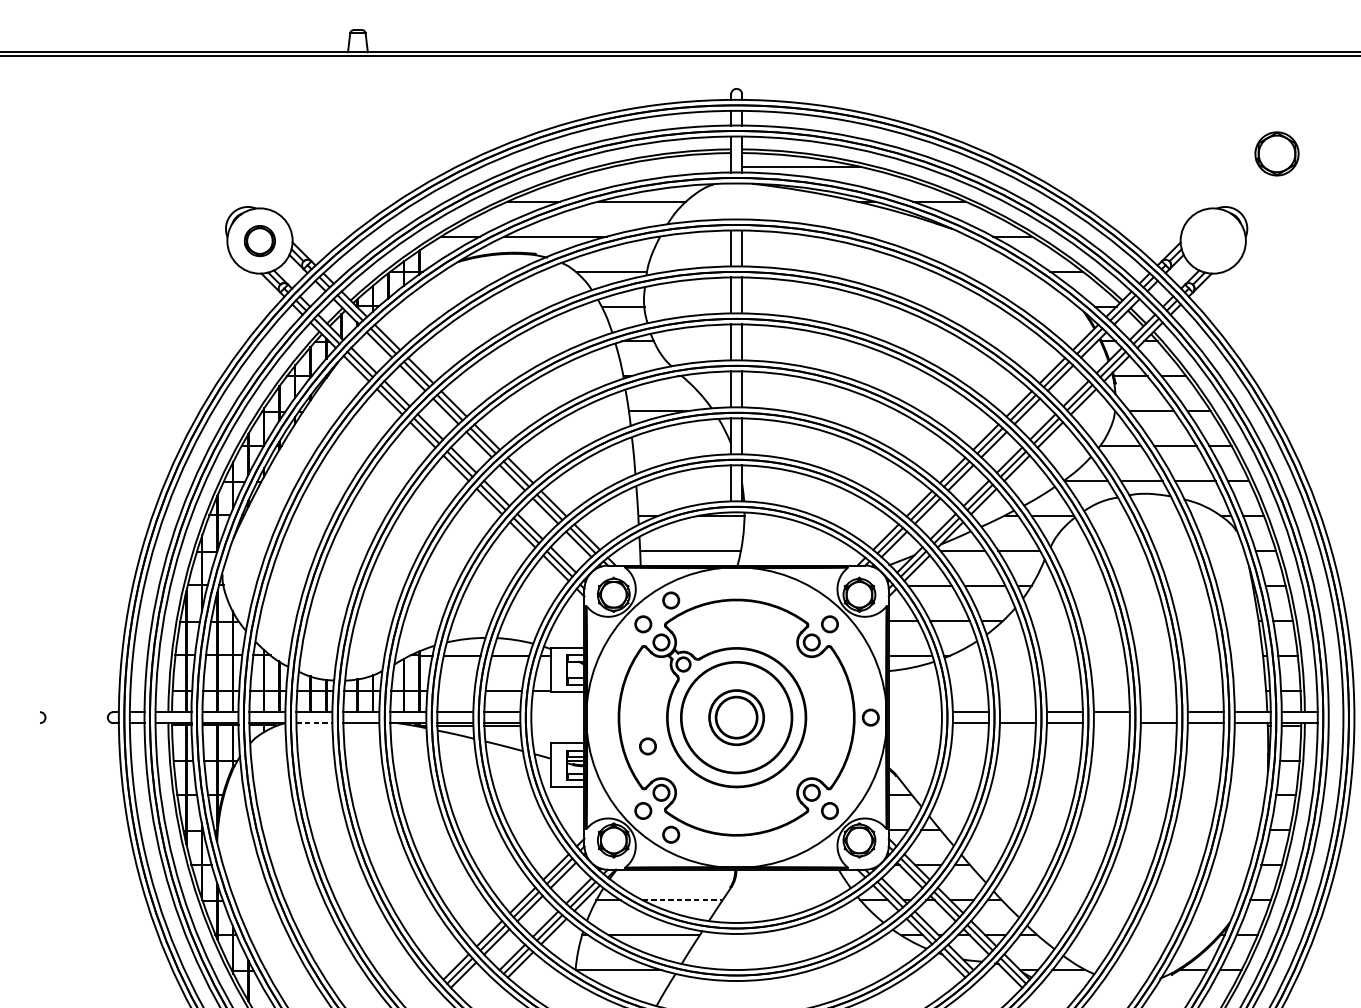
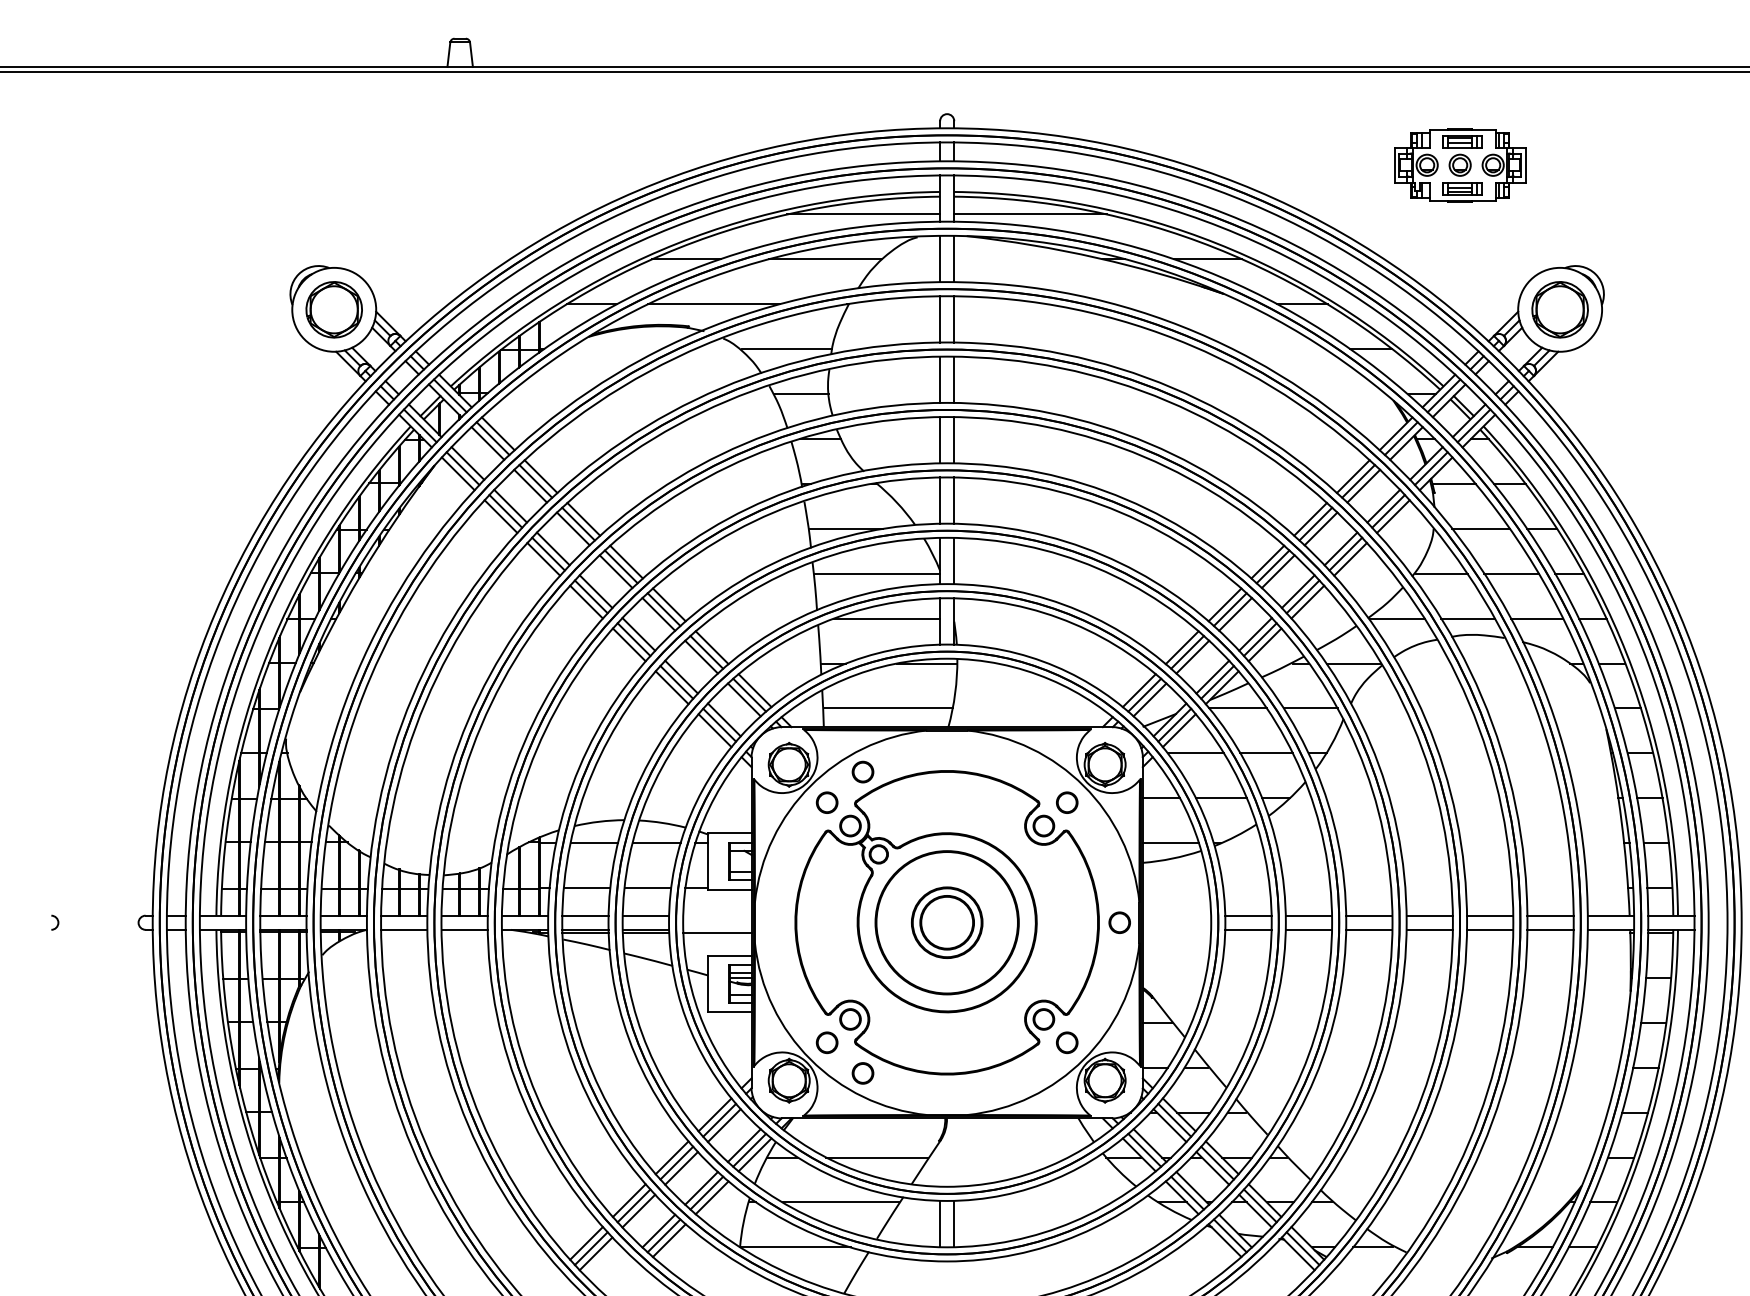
part: (1135, 128) -> (1460, 165), added
part: (1276, 153) -> (1559, 309), moved
line: (671, 166) -> (863, 214), added
line: (731, 201) -> (940, 258), added
line: (742, 201) -> (954, 258), added
part: (259, 240) -> (333, 309), size x1.43
line: (682, 446) -> (877, 573), added
line: (689, 481) -> (886, 618), added
line: (456, 691) -> (586, 888), added
line: (1017, 712) -> (1308, 915), added
line: (1159, 712) -> (1490, 915), added
line: (314, 722) -> (404, 929), dashed -> solid
line: (1111, 722) -> (1429, 929), added
line: (558, 726) -> (717, 933), added
part: (647, 746) -> (832, 959), removed
line: (682, 900) -> (877, 1157), dashed -> solid
line: (731, 951) -> (940, 1223), added
line: (742, 951) -> (954, 1223), added

